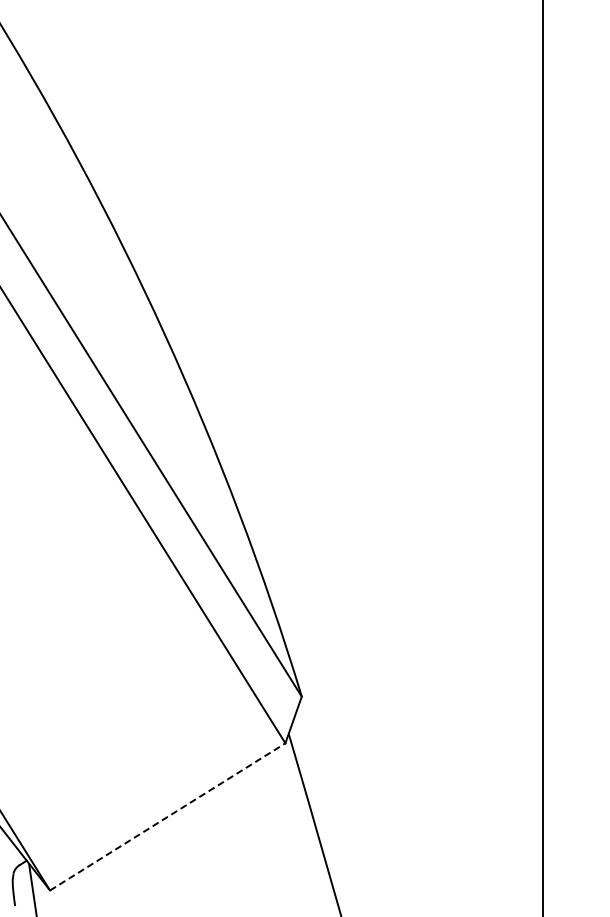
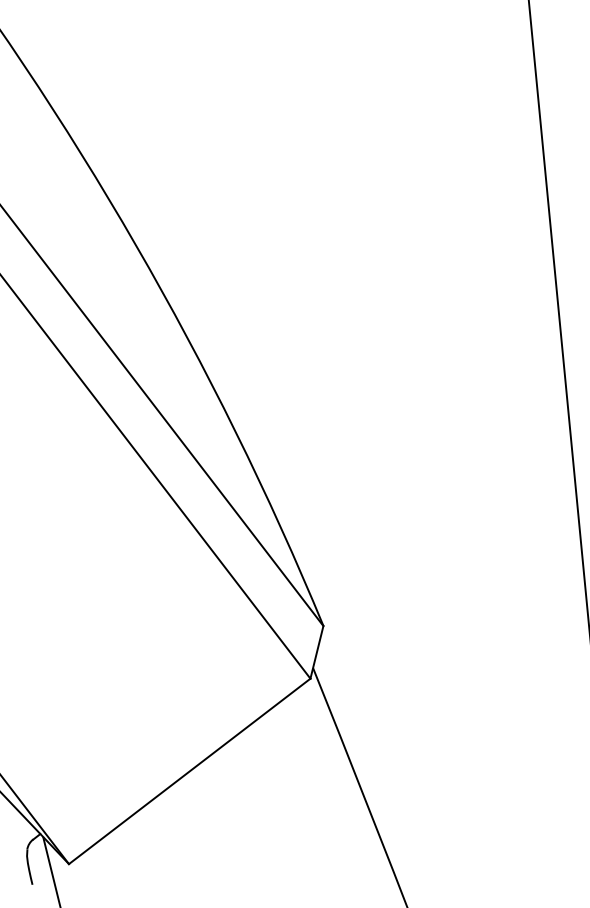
line: (167, 816) -> (189, 770), dashed -> solid

